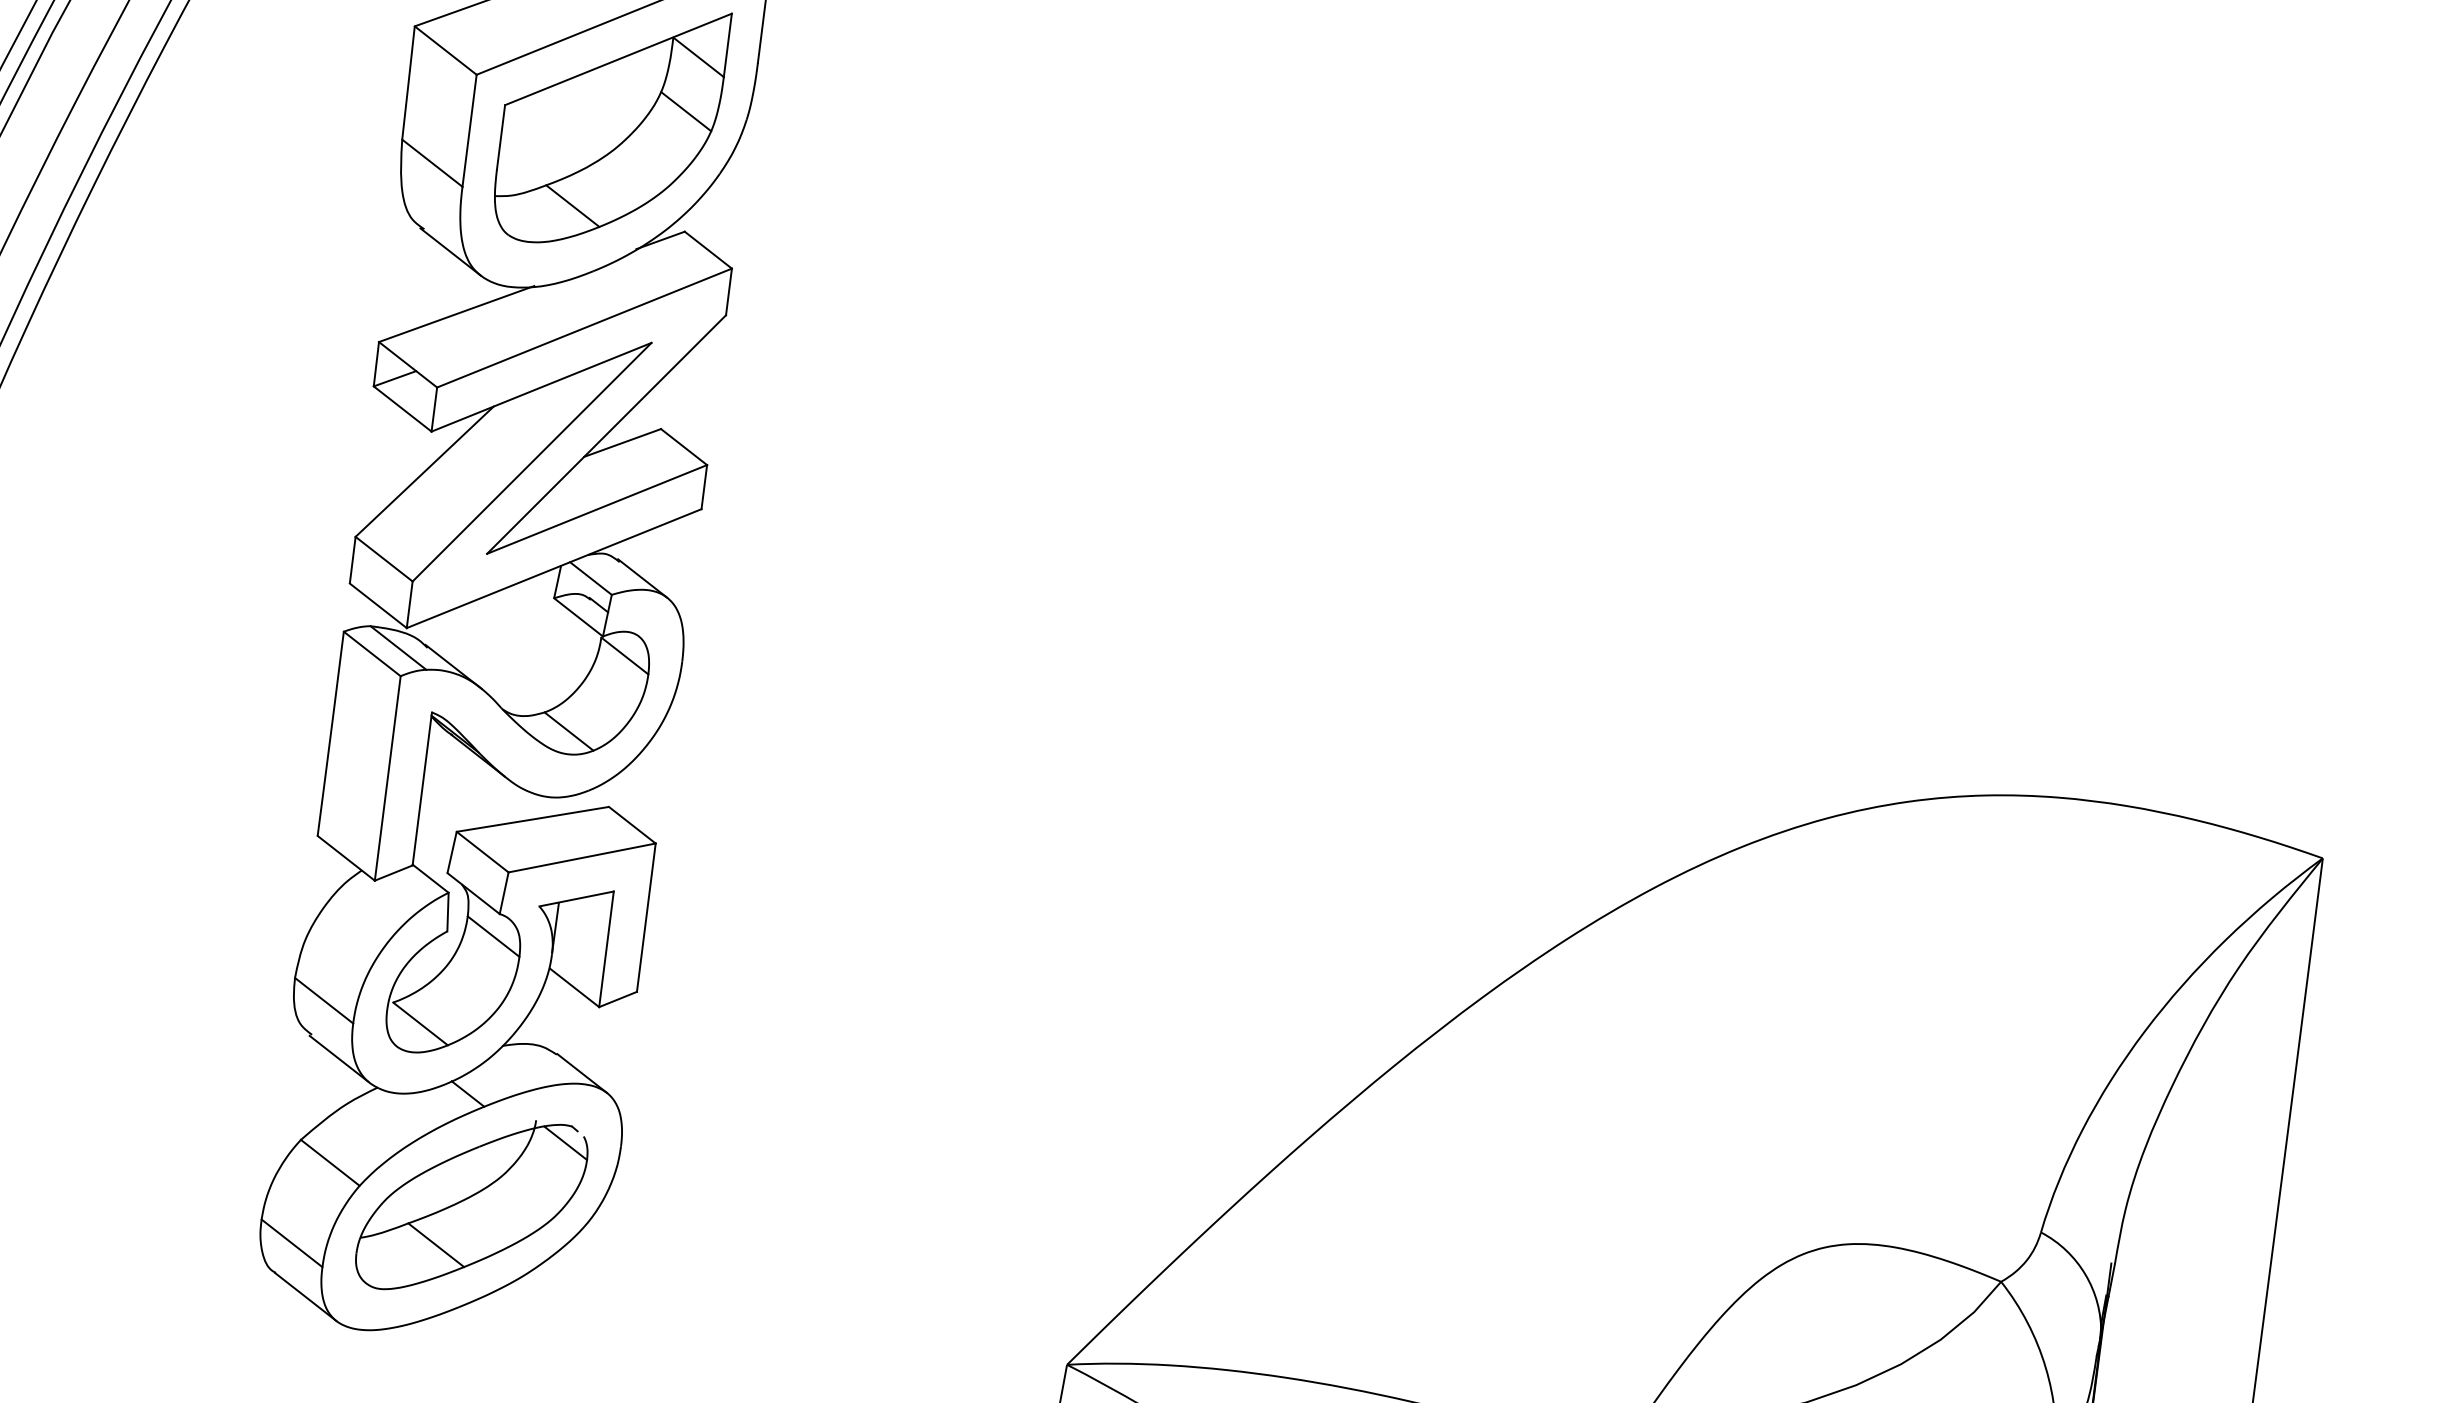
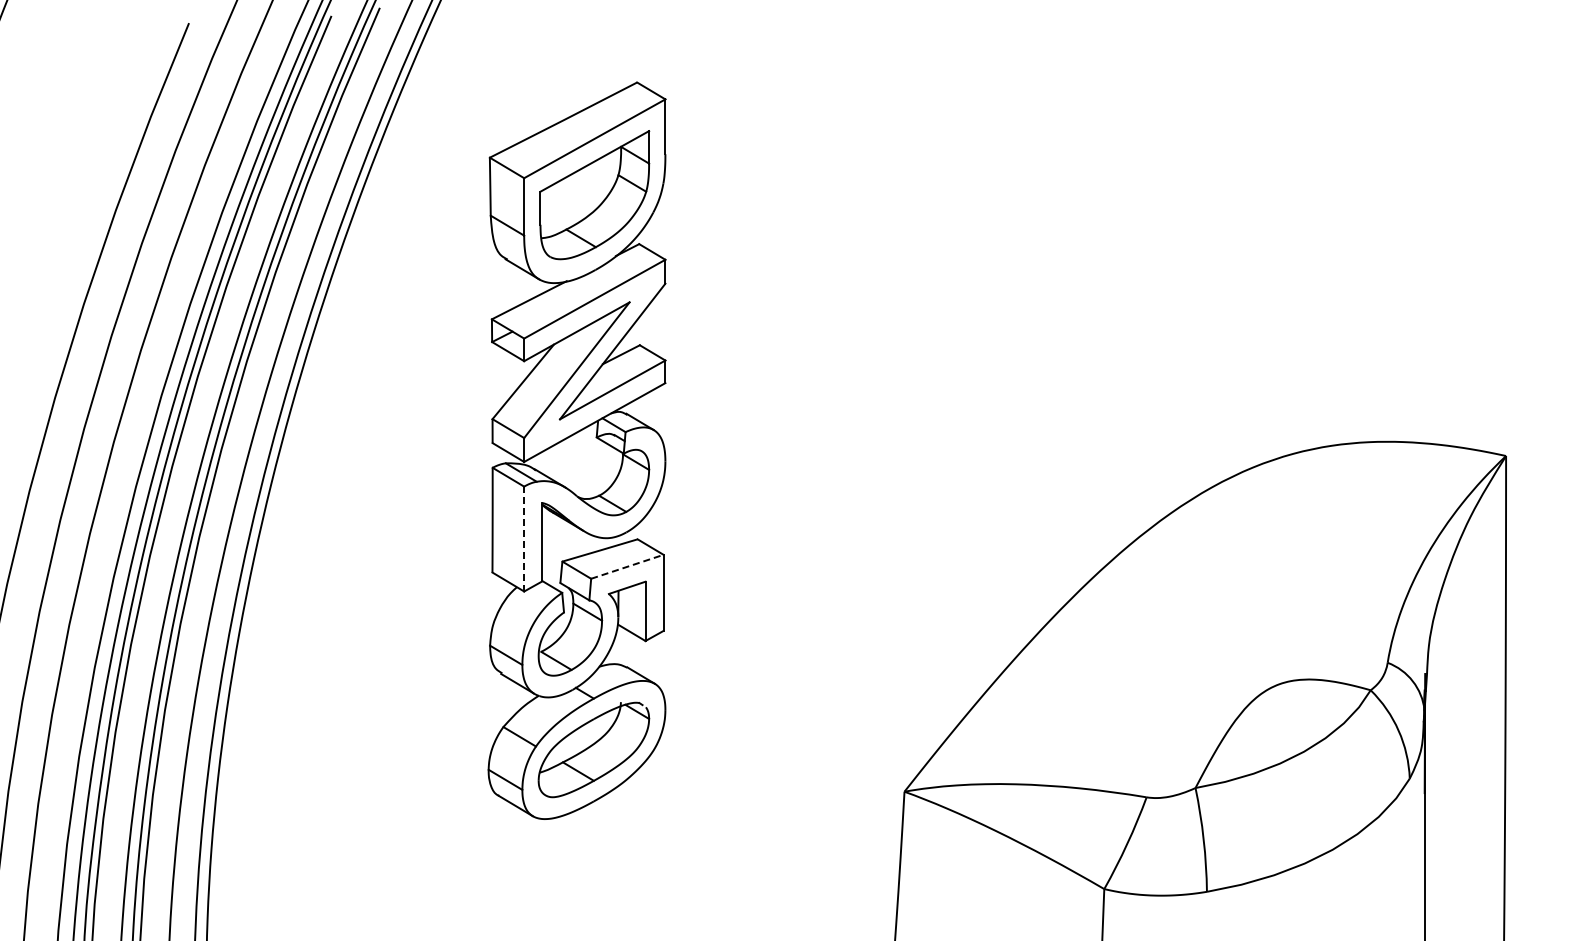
line: (388, 777) -> (524, 538), solid -> dashed
line: (582, 857) -> (627, 566), solid -> dashed

